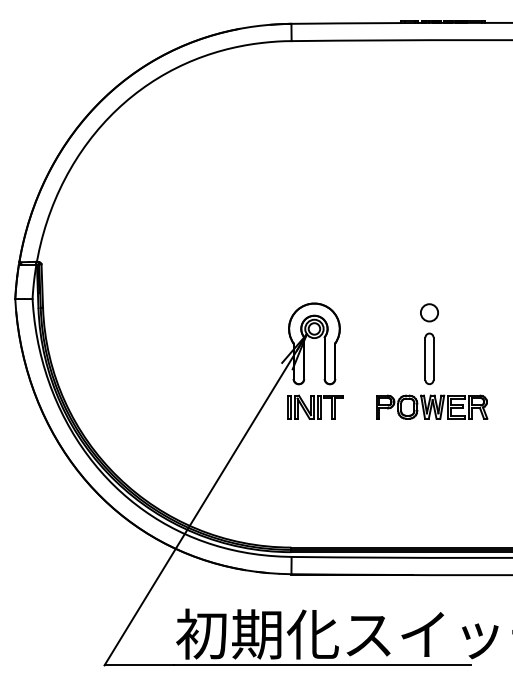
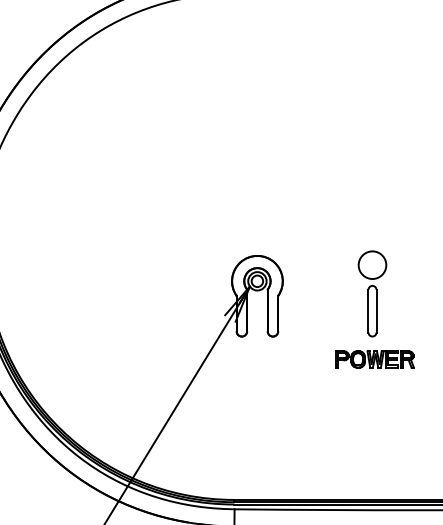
circle: (429, 312) -> (372, 264), size x1.6
part: (315, 406) -> (258, 358), removed
part: (432, 406) -> (375, 358), size x0.7

